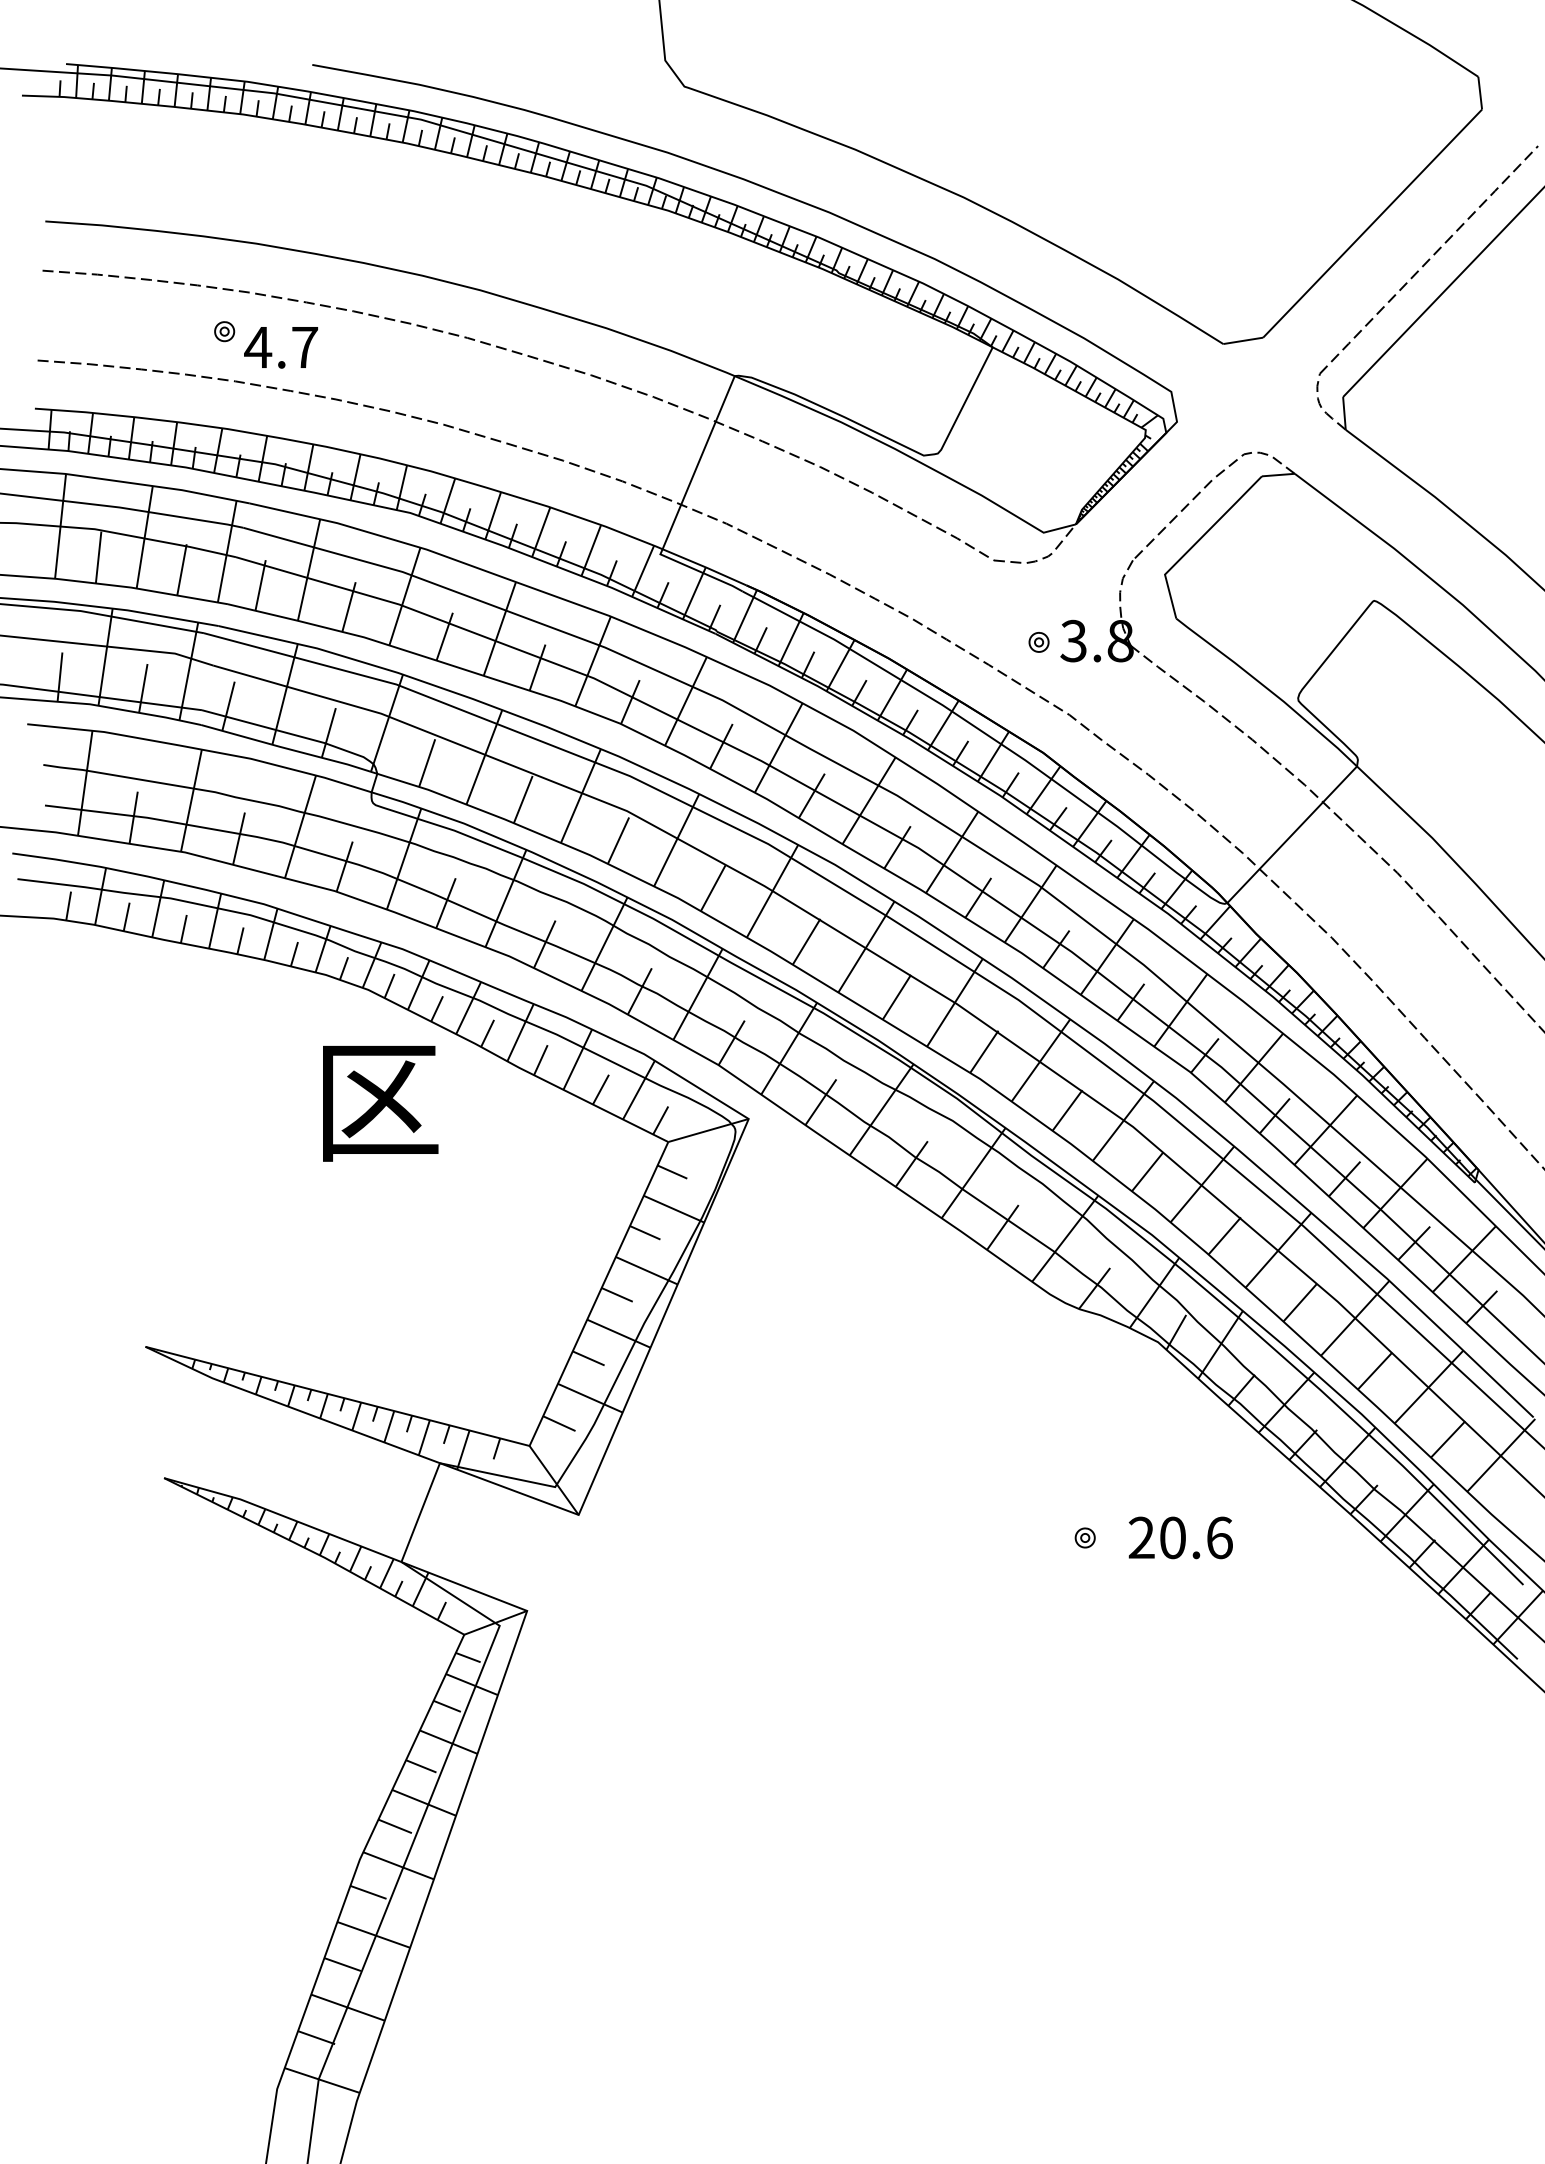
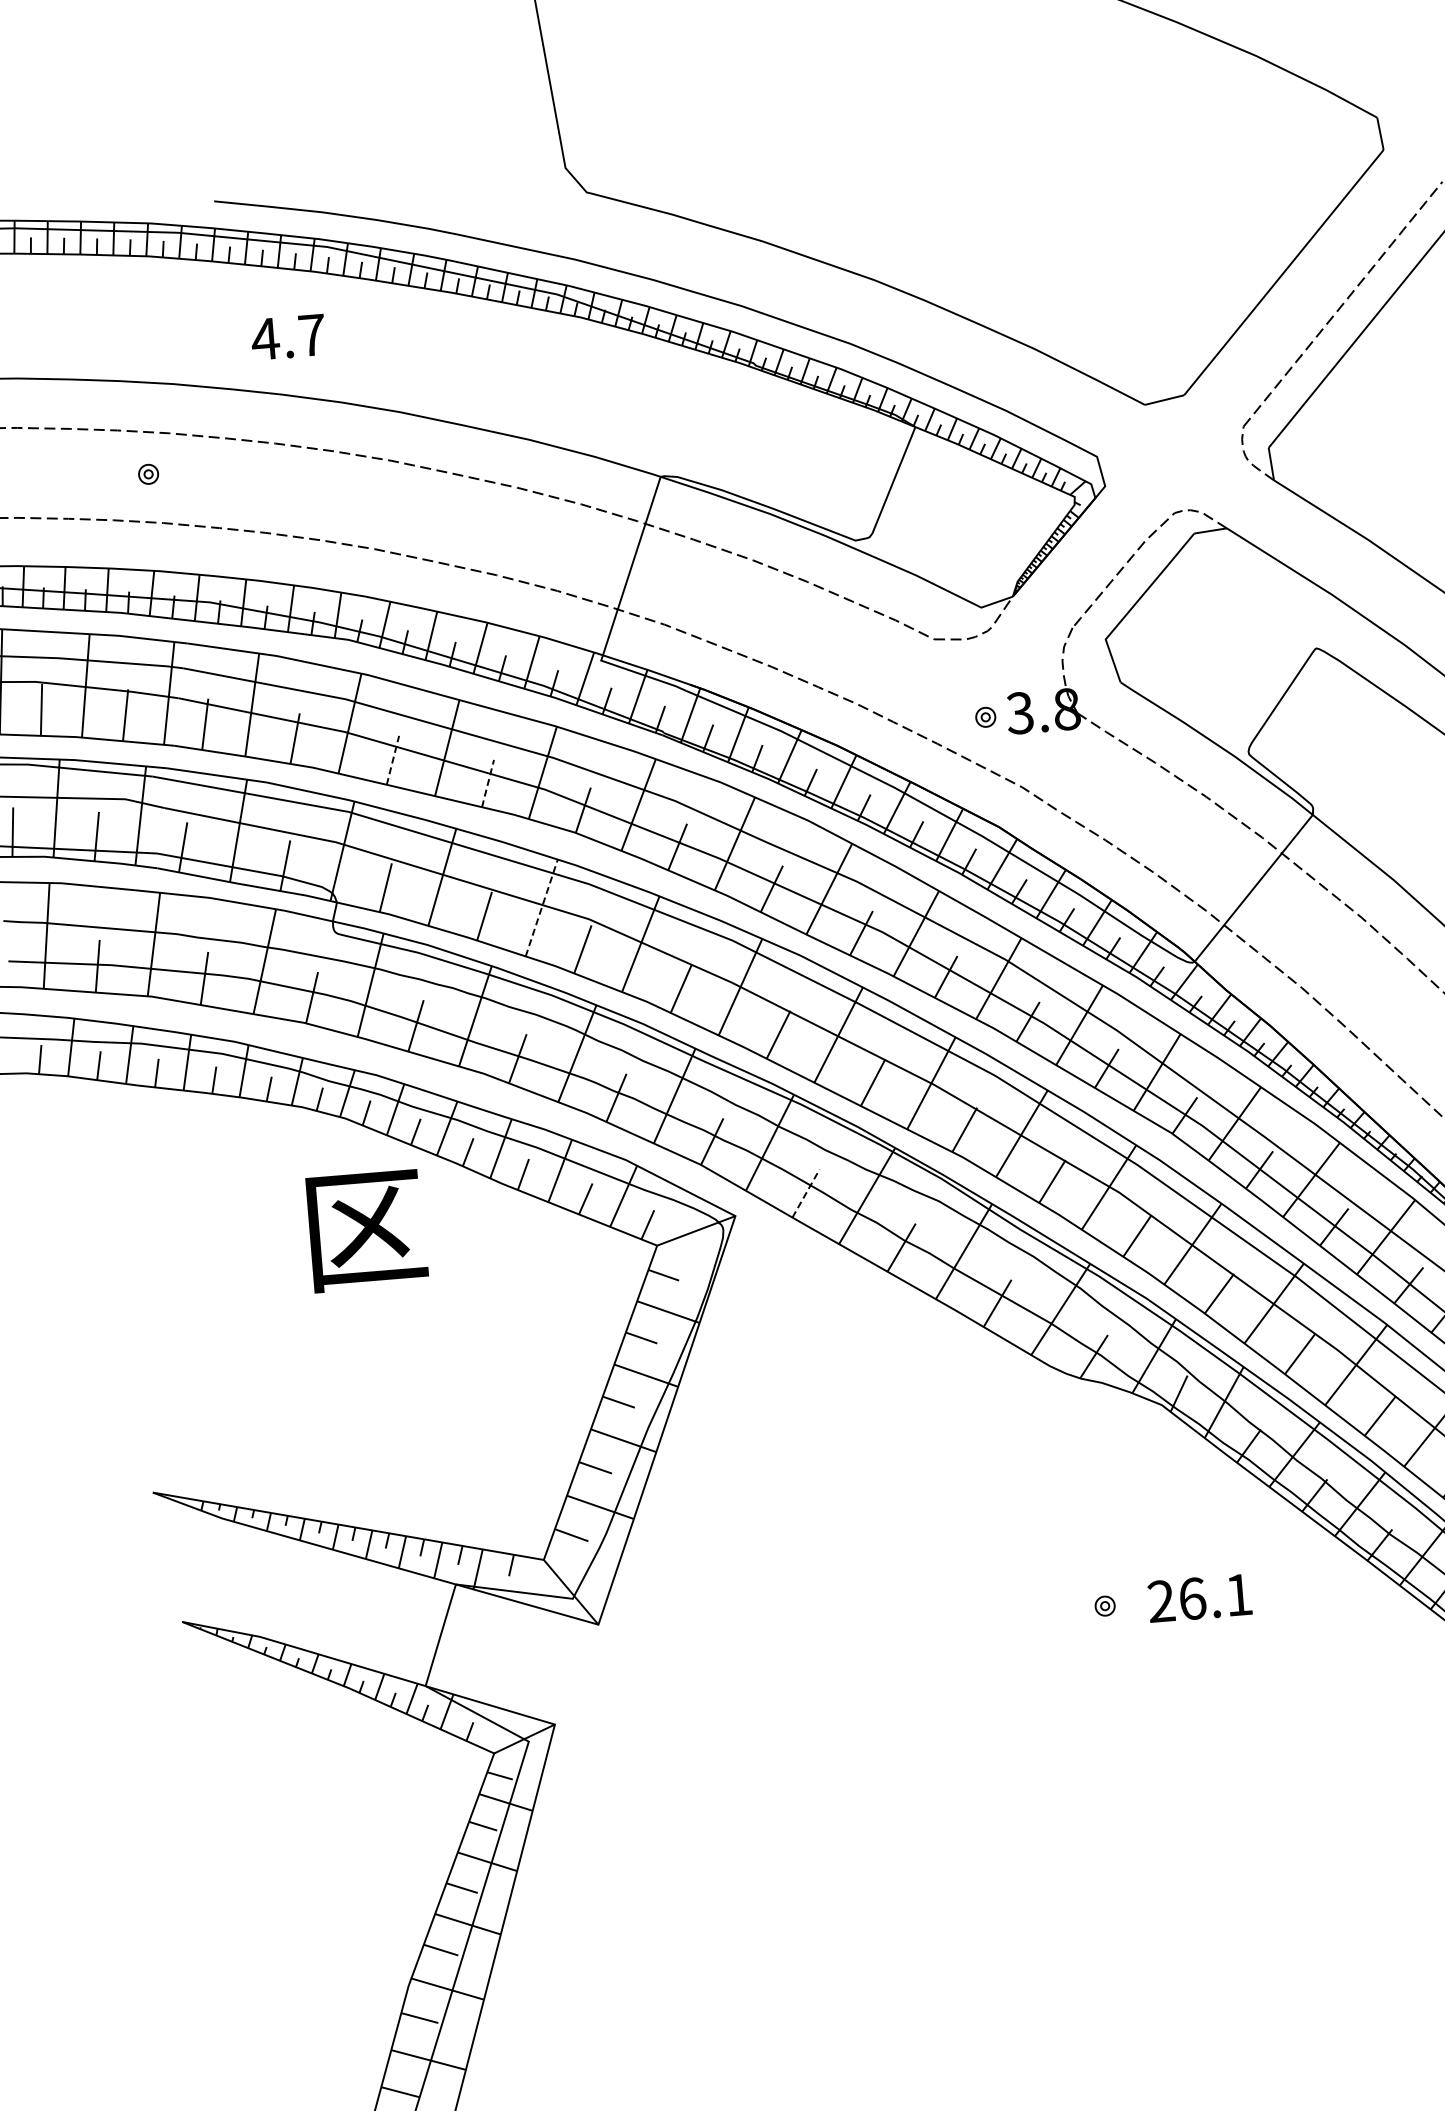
text: (280, 347) -> (287, 337), moved
line: (444, 636) -> (392, 760), solid -> dashed
line: (537, 667) -> (487, 783), solid -> dashed
line: (581, 795) -> (542, 907), solid -> dashed
line: (820, 1102) -> (805, 1193), solid -> dashed
text: (1196, 1537) -> (1216, 1596), 20.6 -> 26.1

